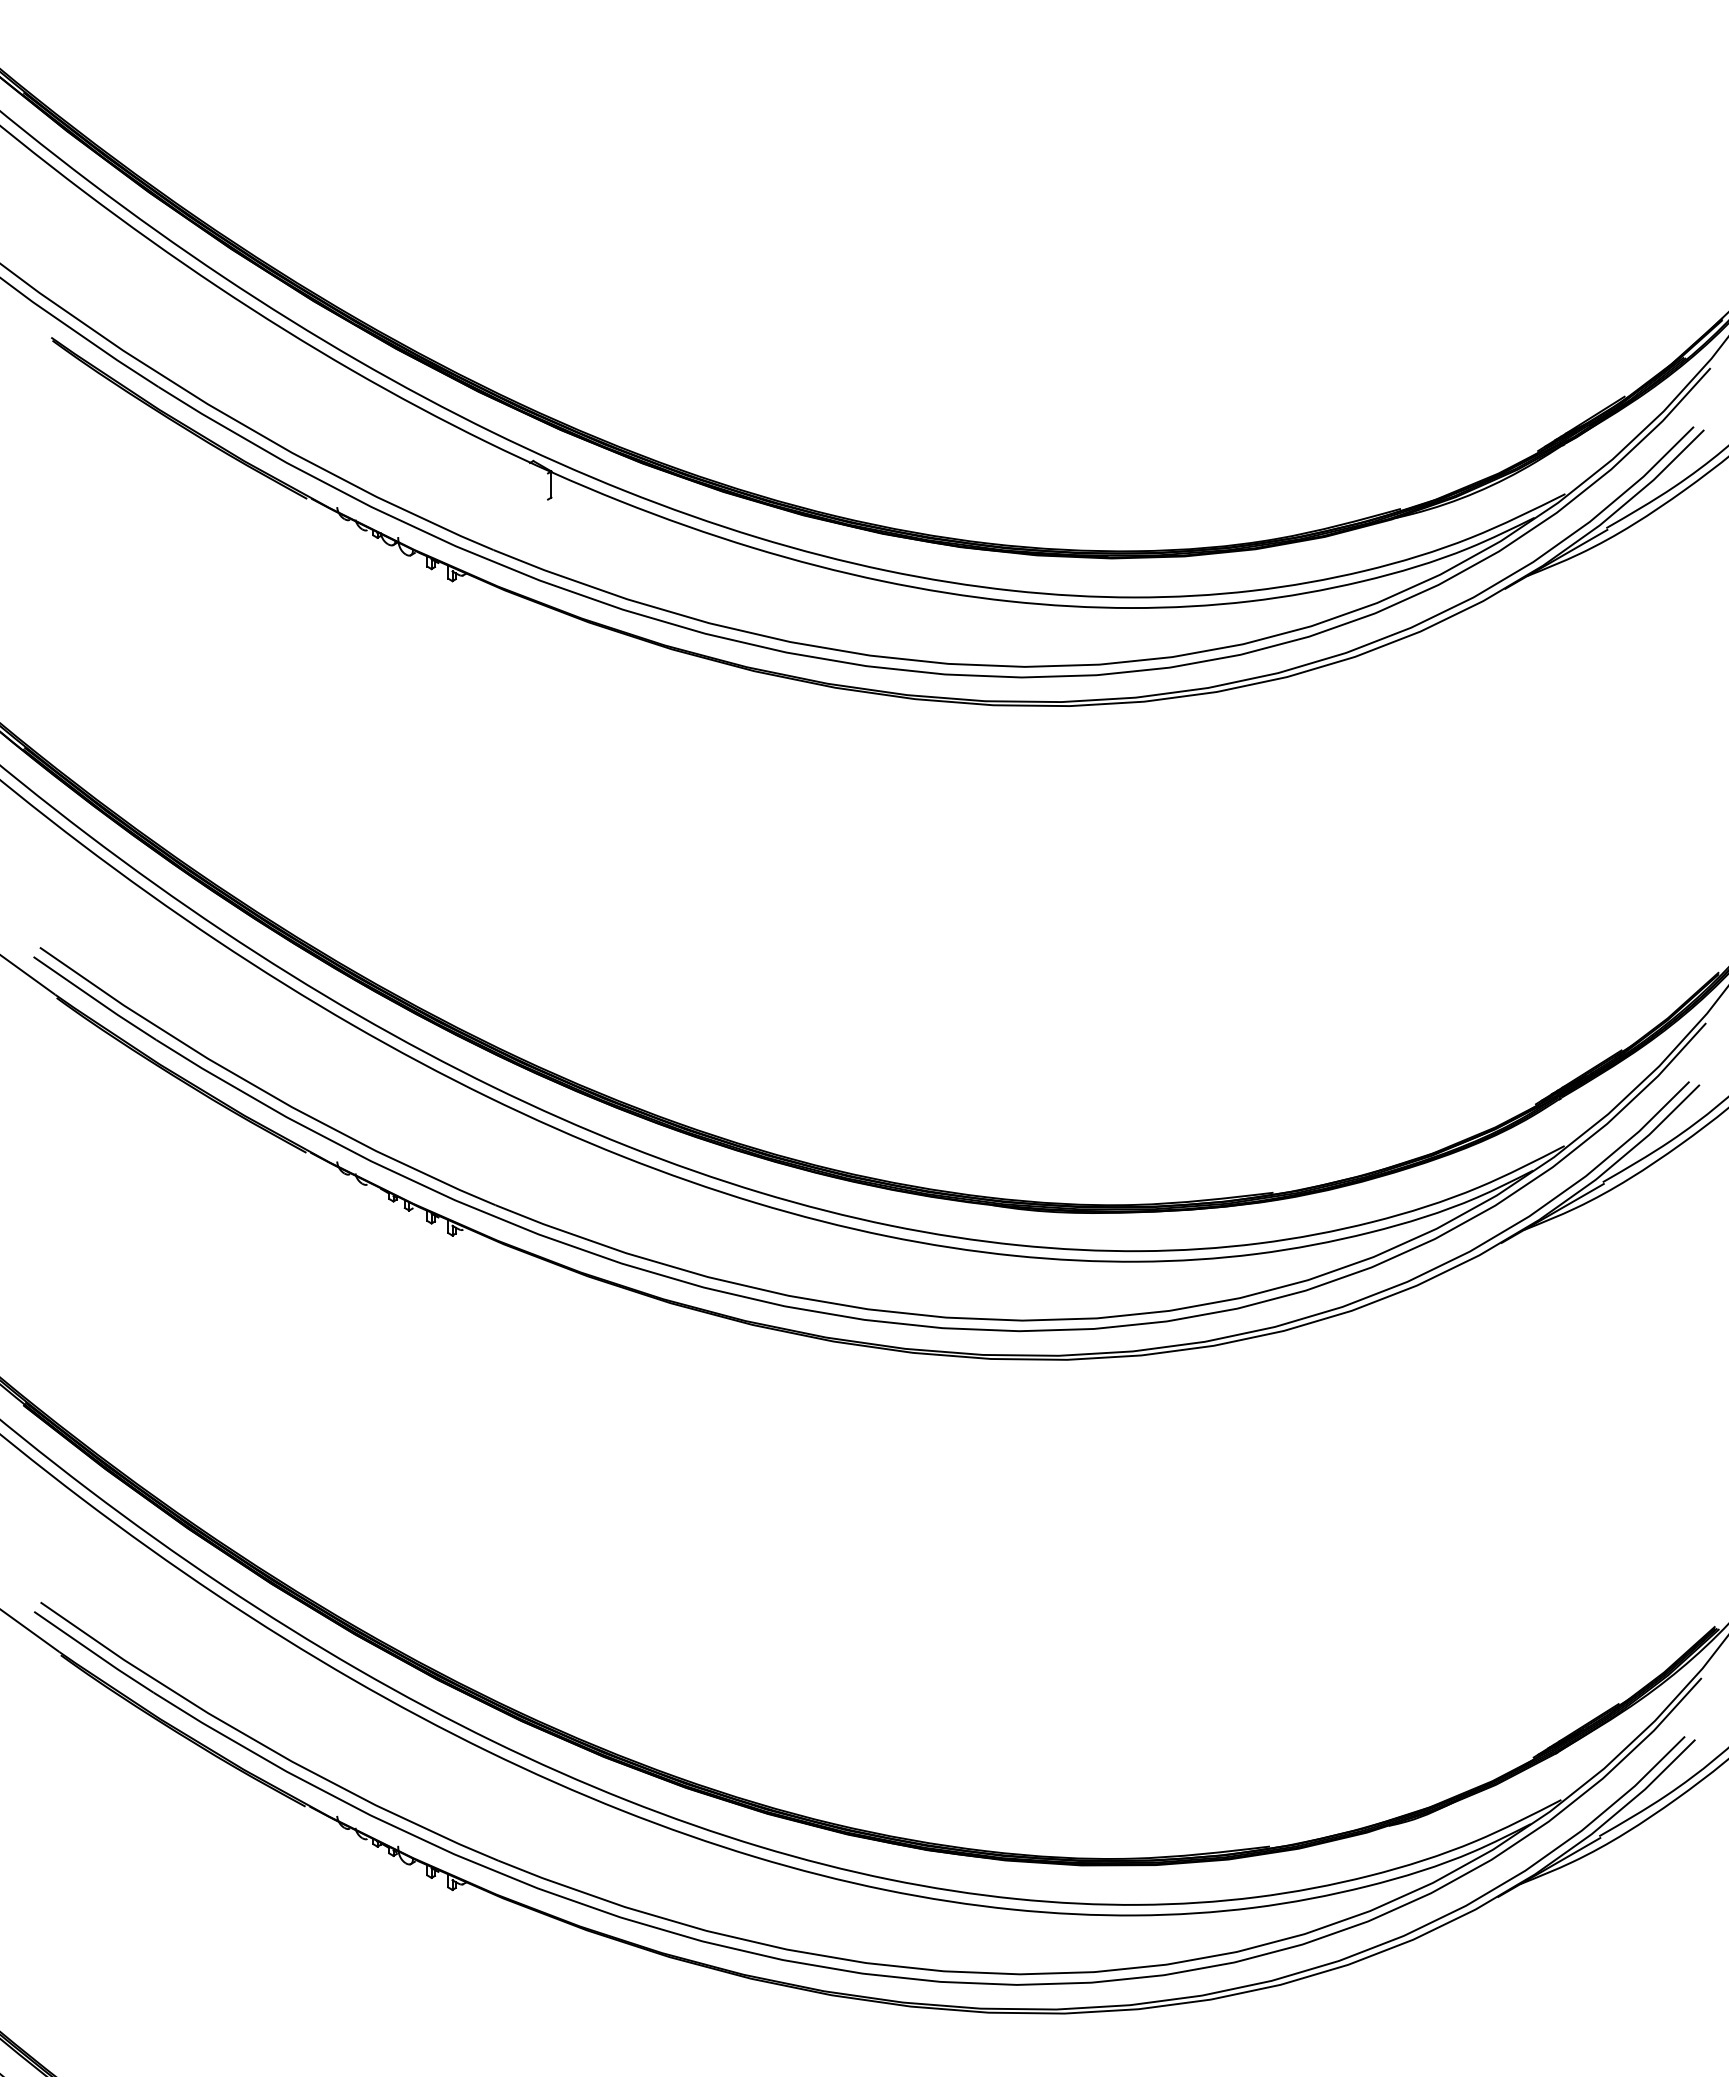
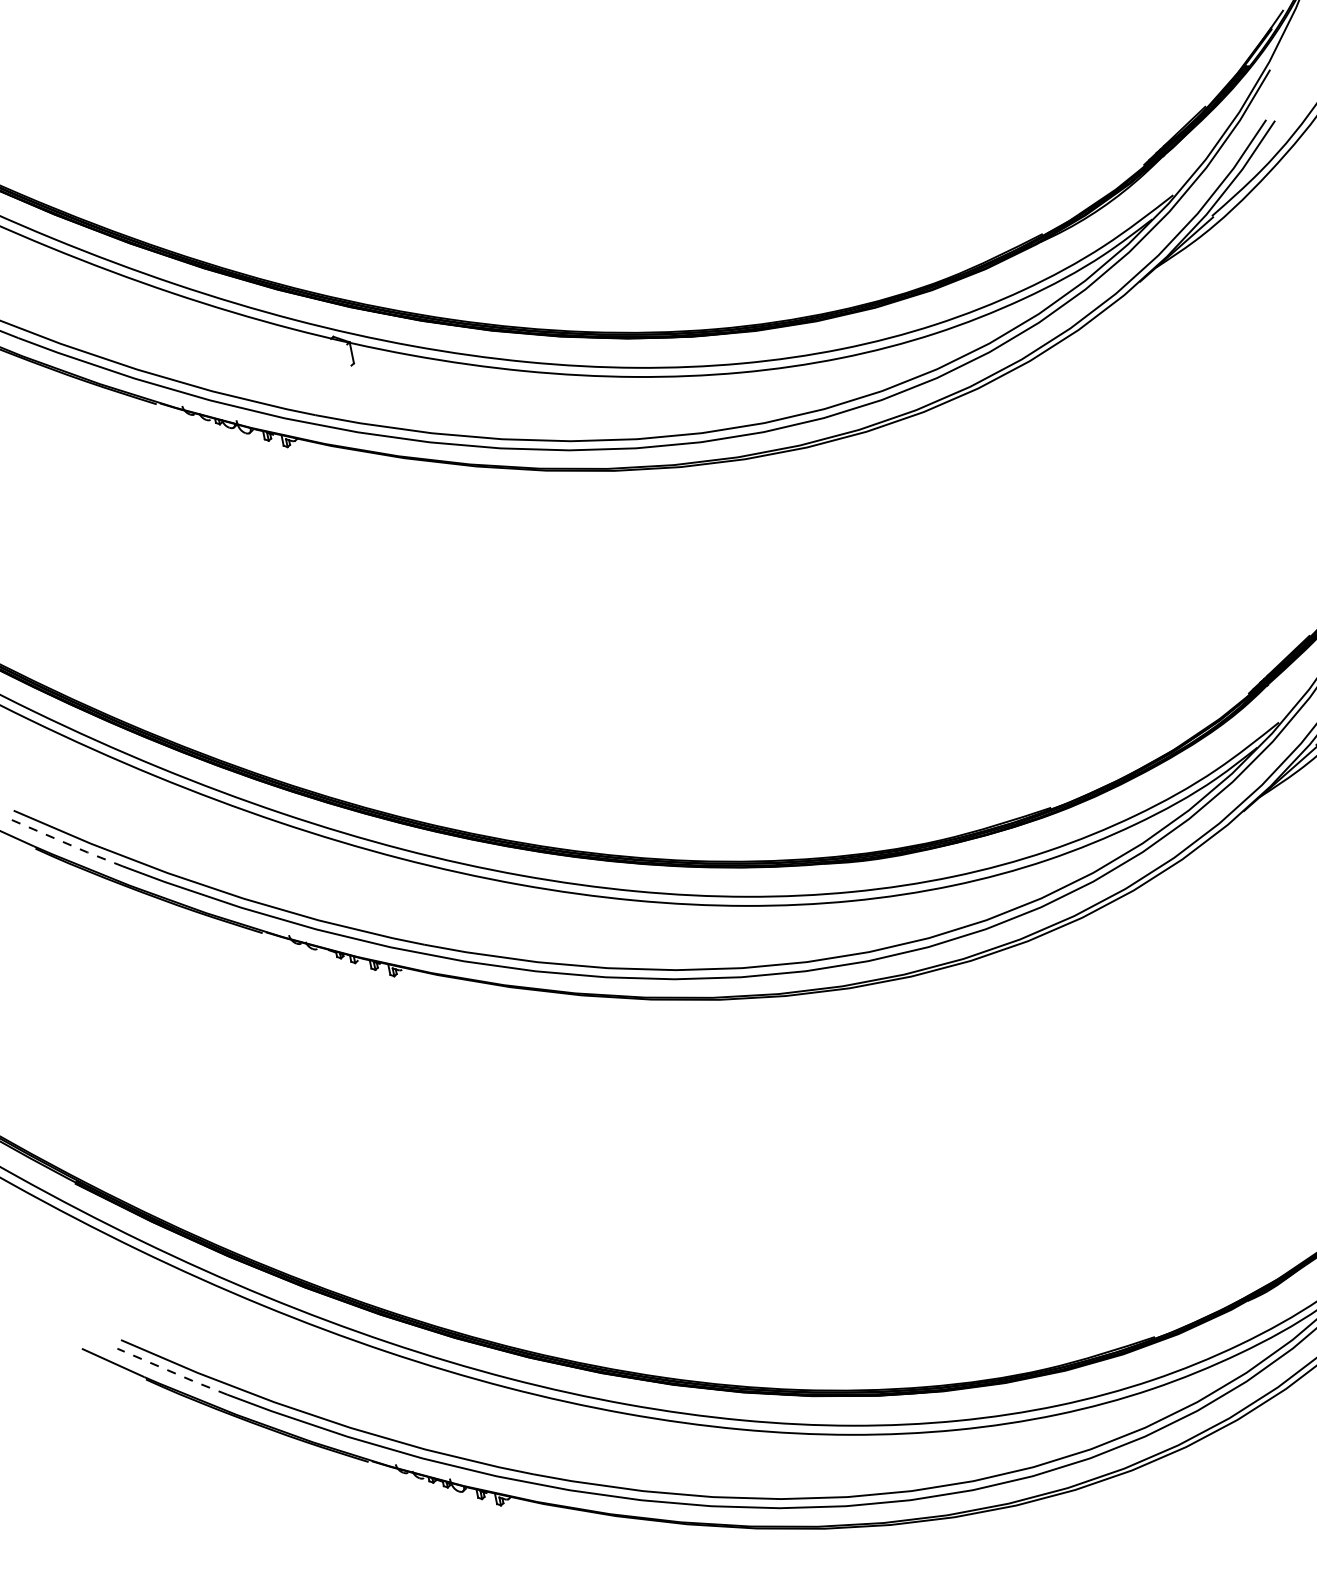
line: (94, 999) -> (66, 843), solid -> dashed
line: (94, 1653) -> (172, 1372), solid -> dashed

